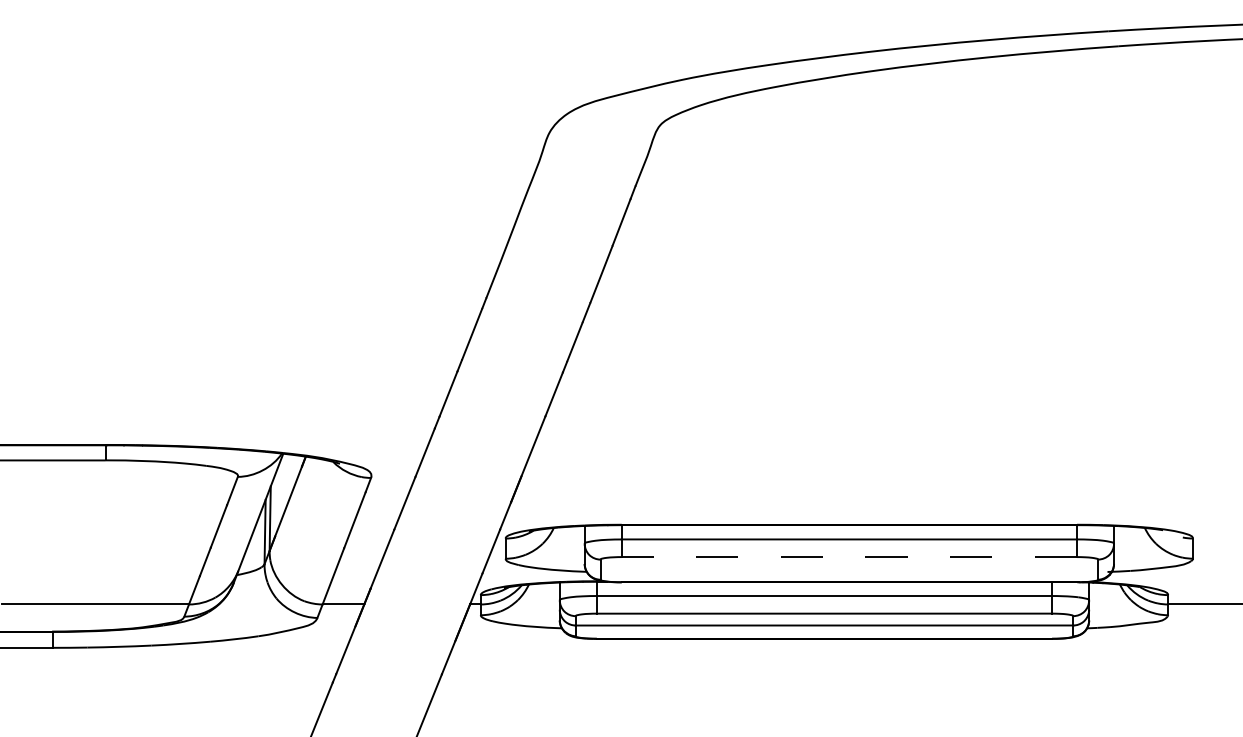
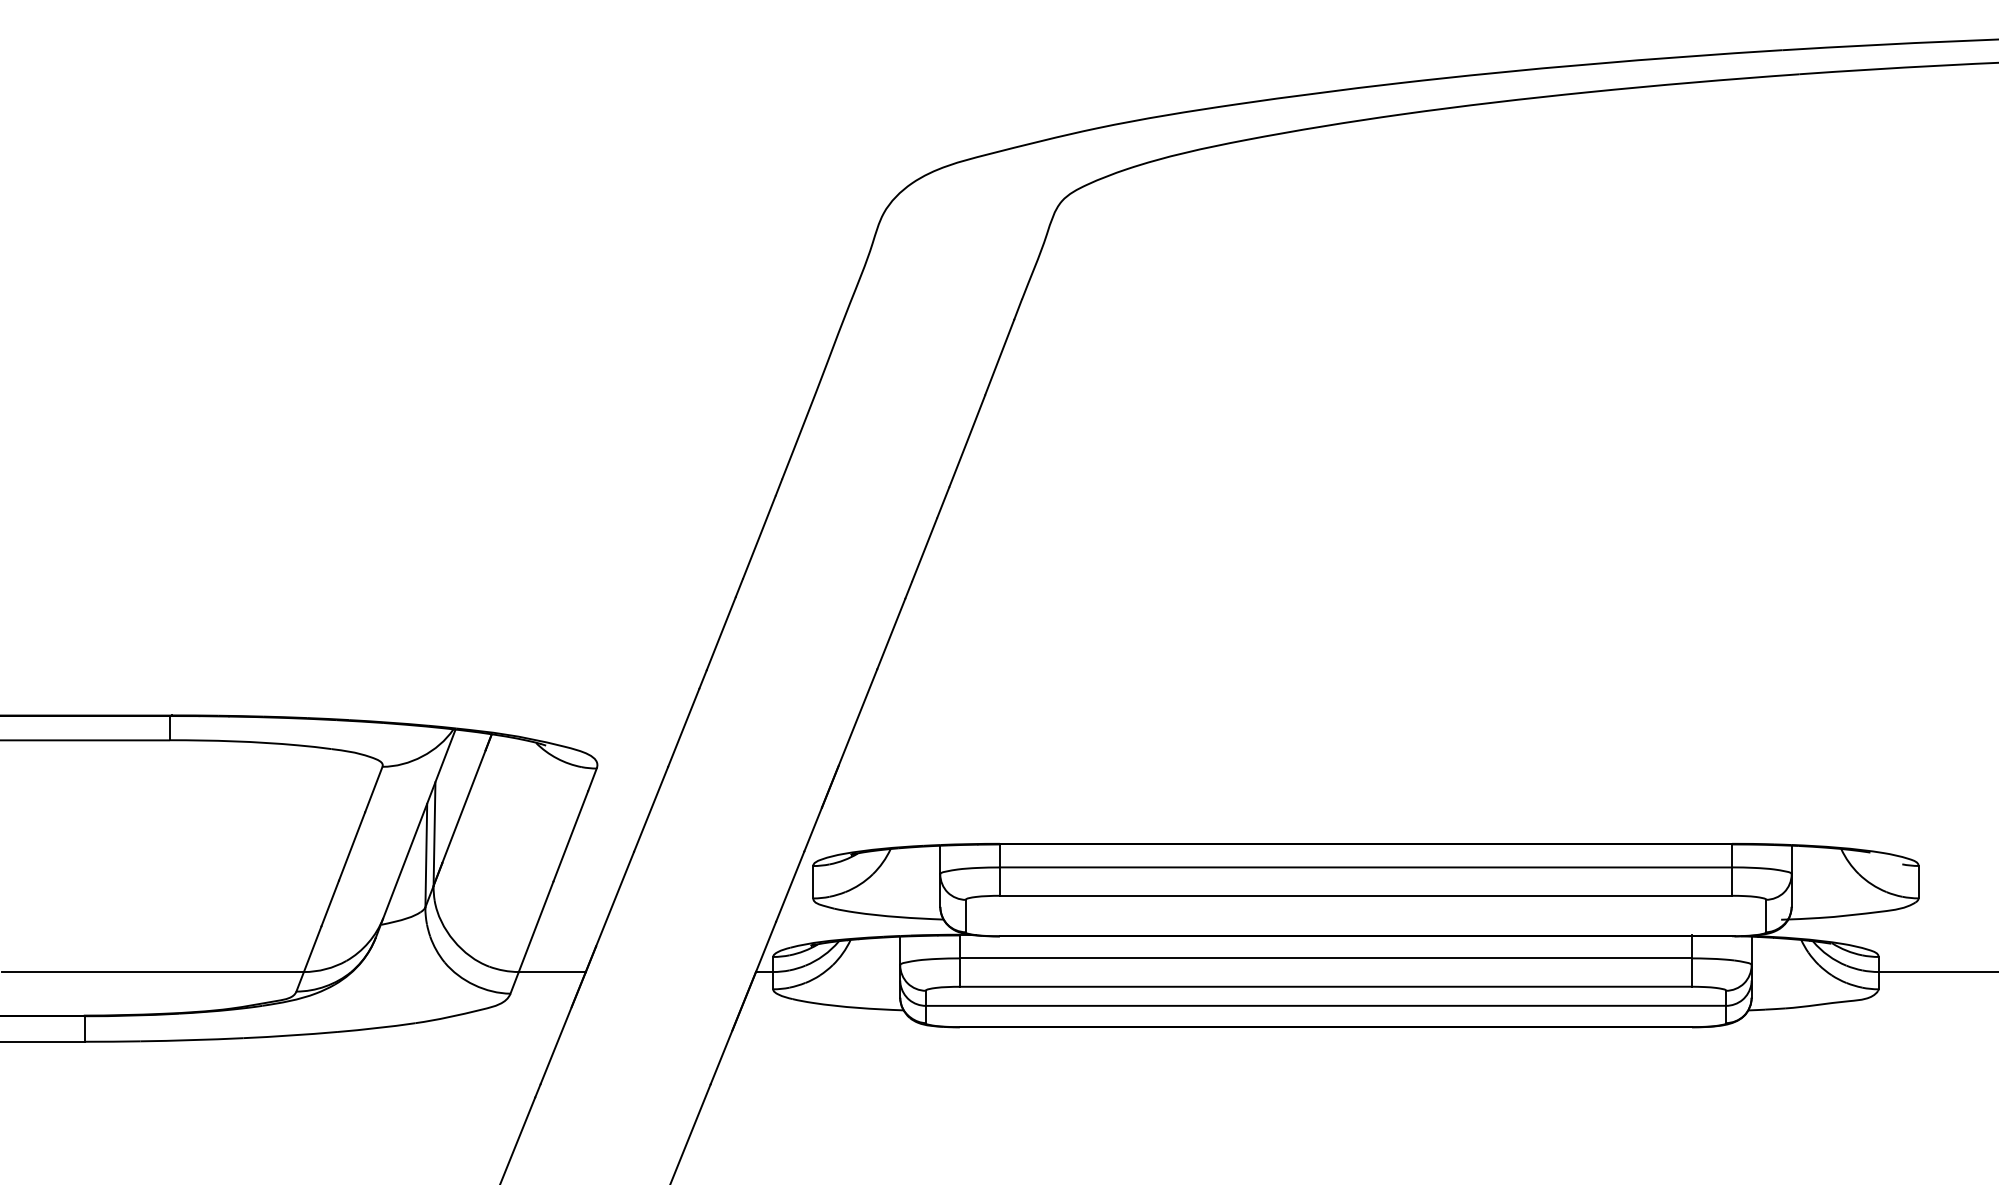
line: (849, 557) -> (1366, 896), dashed -> solid

